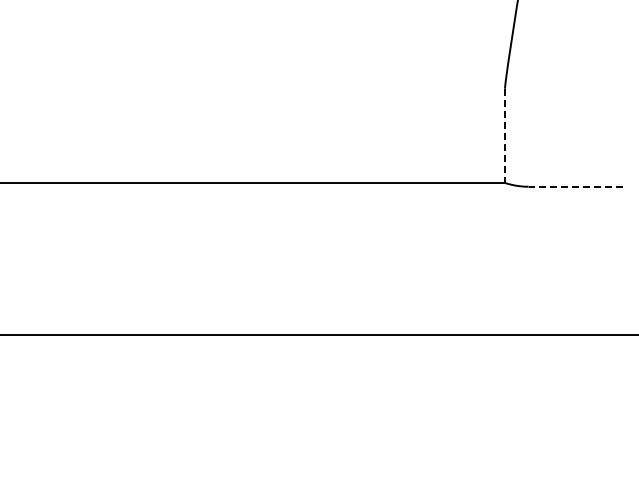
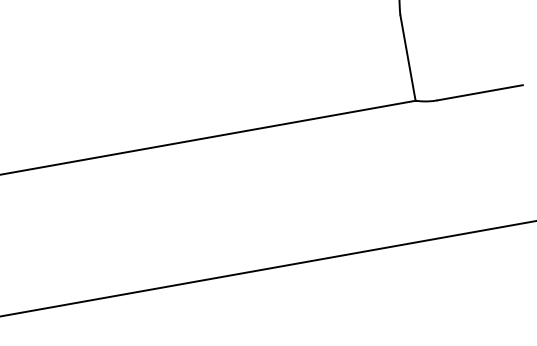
line: (505, 136) -> (408, 58), dashed -> solid
line: (575, 186) -> (479, 92), dashed -> solid

